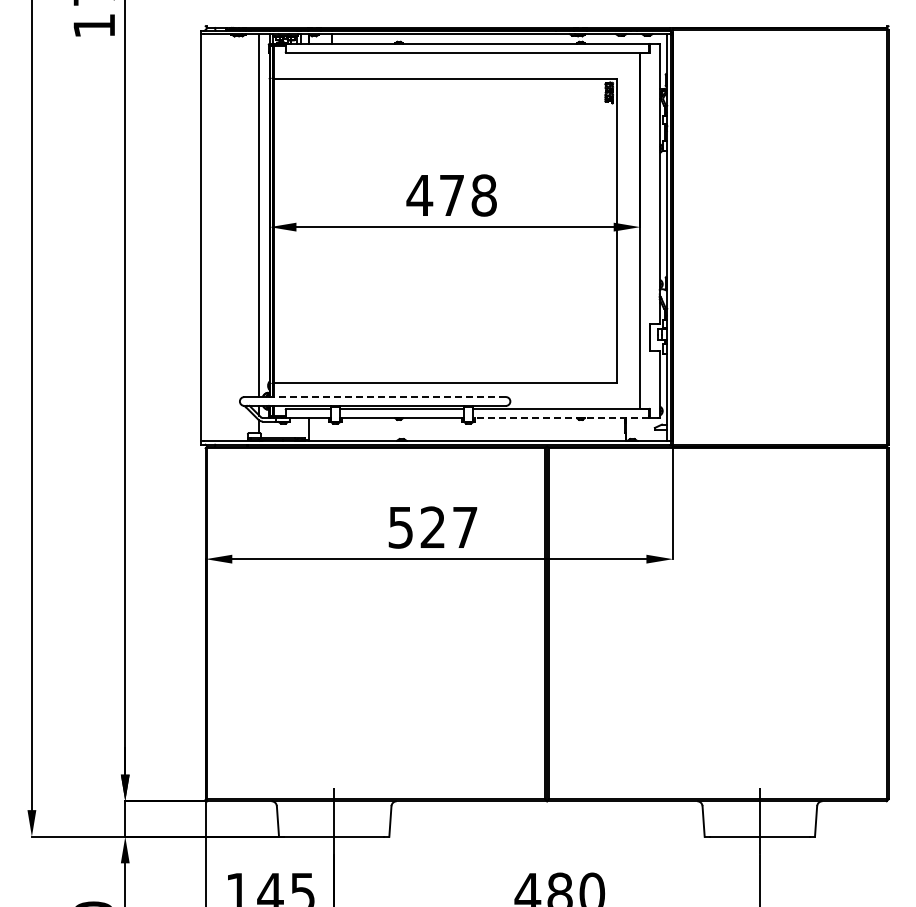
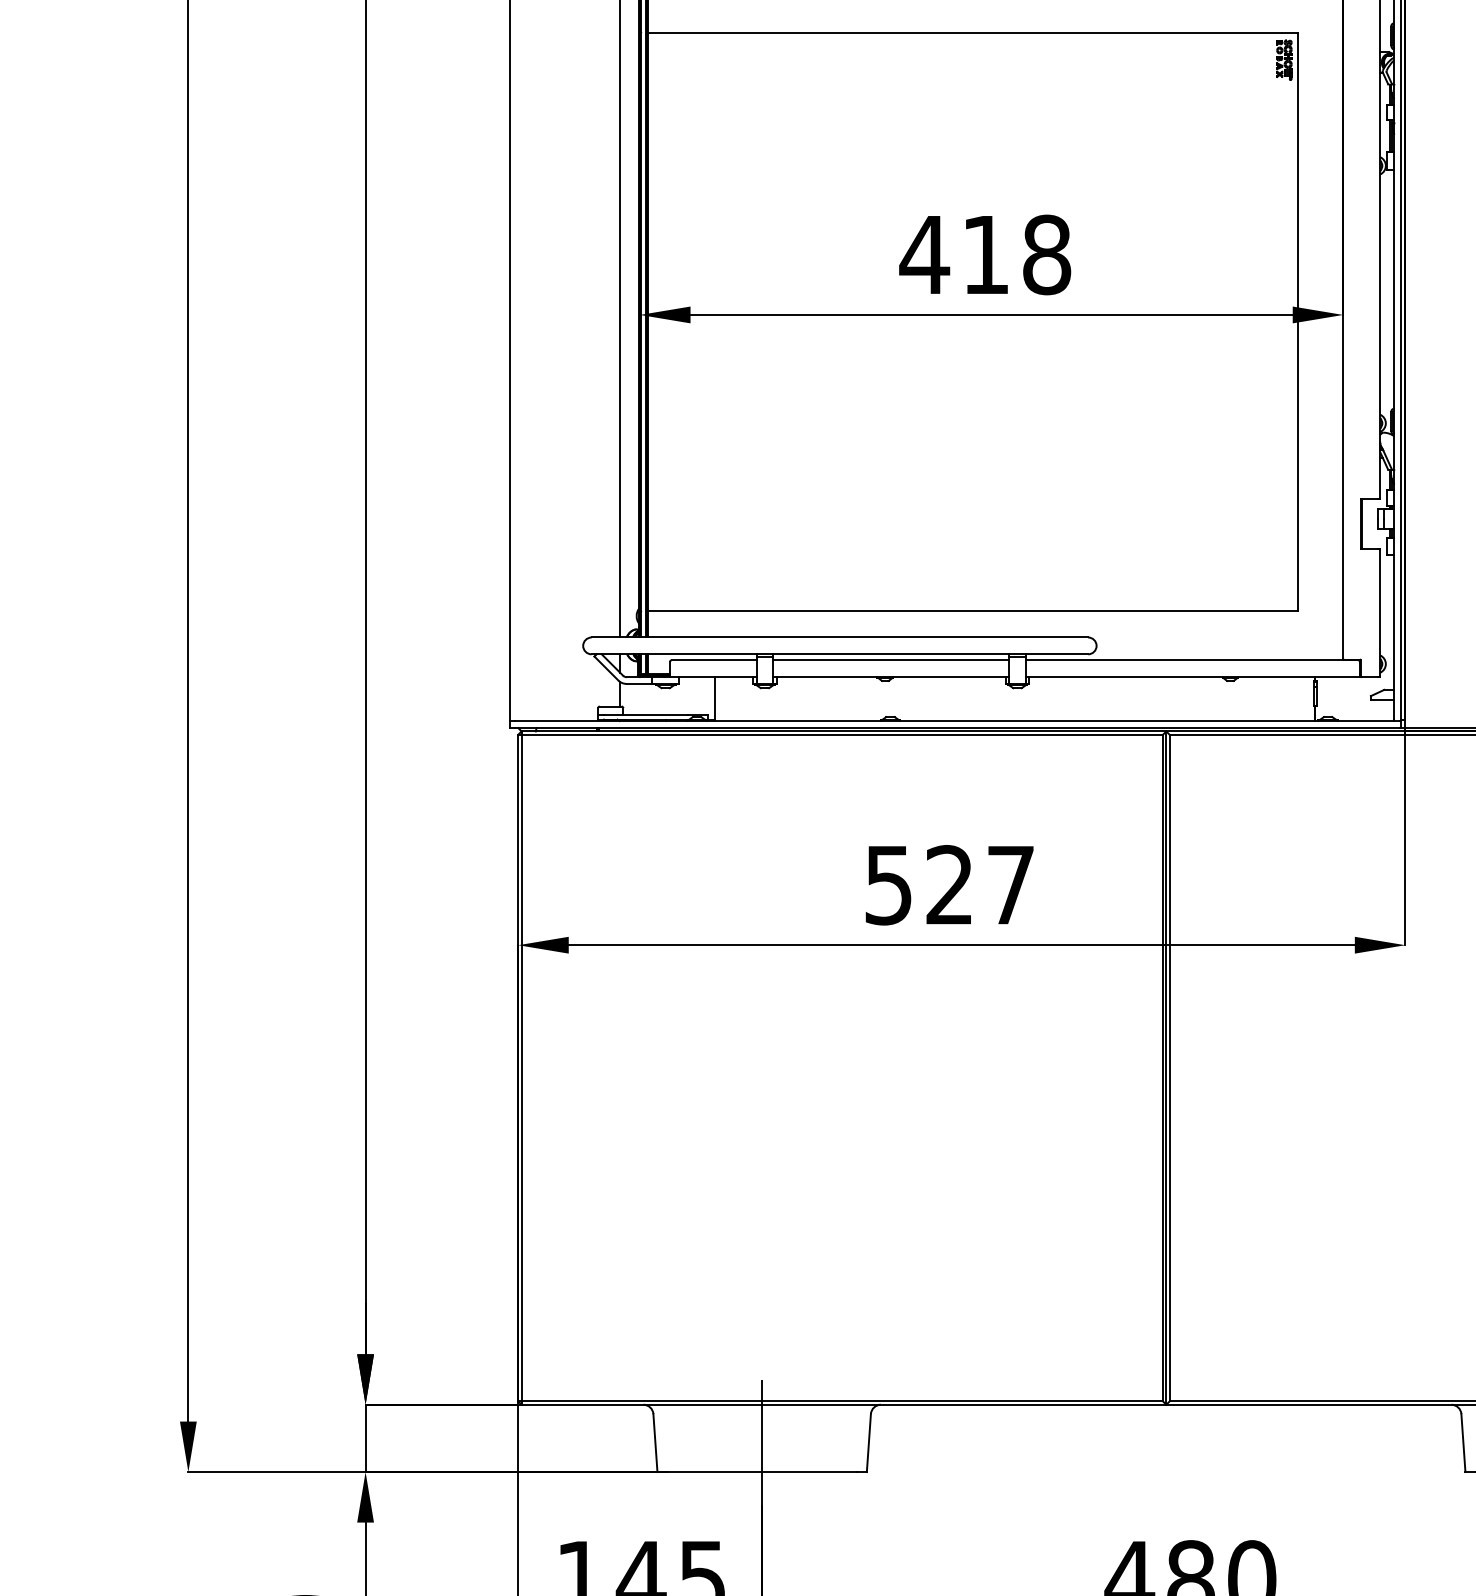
text: (451, 195) -> (984, 254), 478 -> 418
line: (386, 397) -> (861, 638), dashed -> solid
line: (560, 417) -> (1191, 676), dashed -> solid

